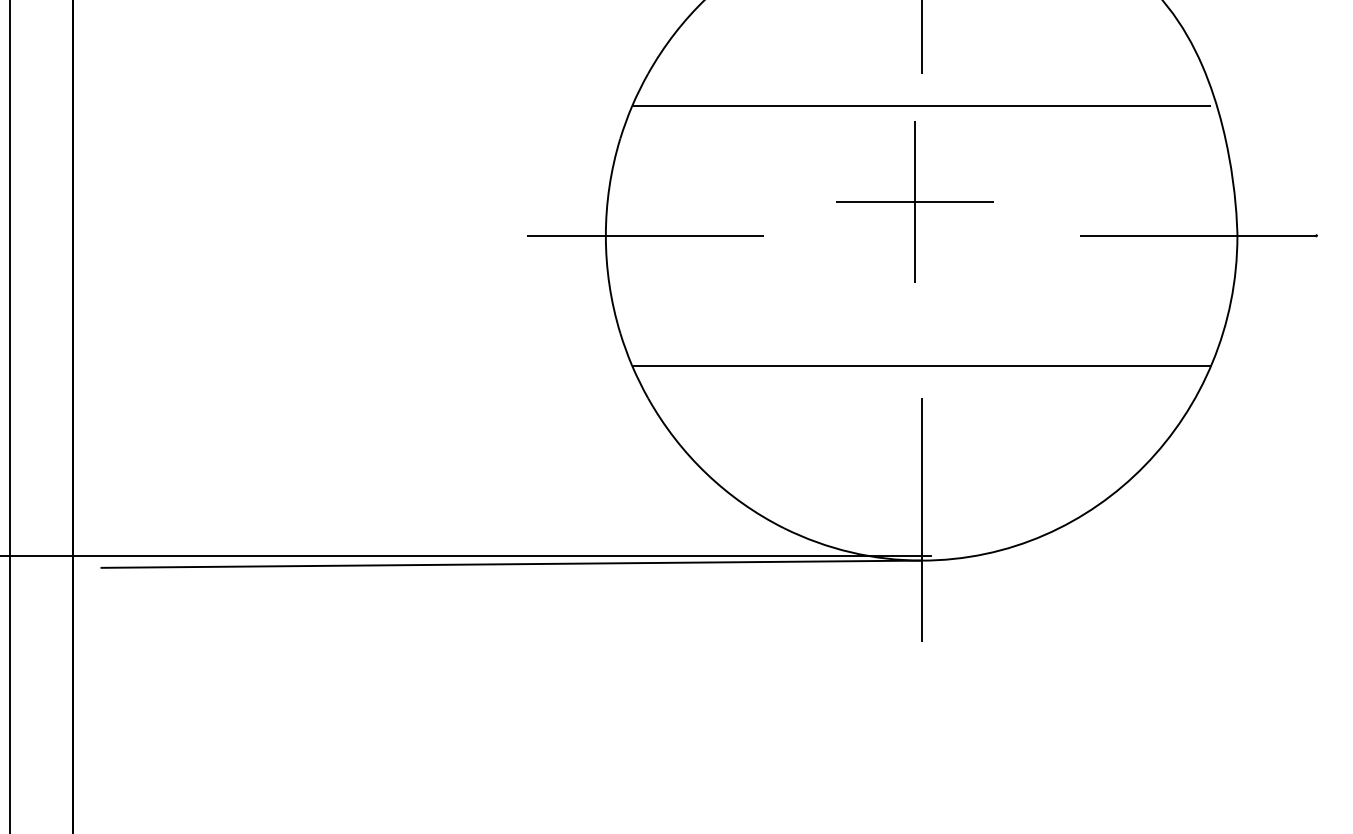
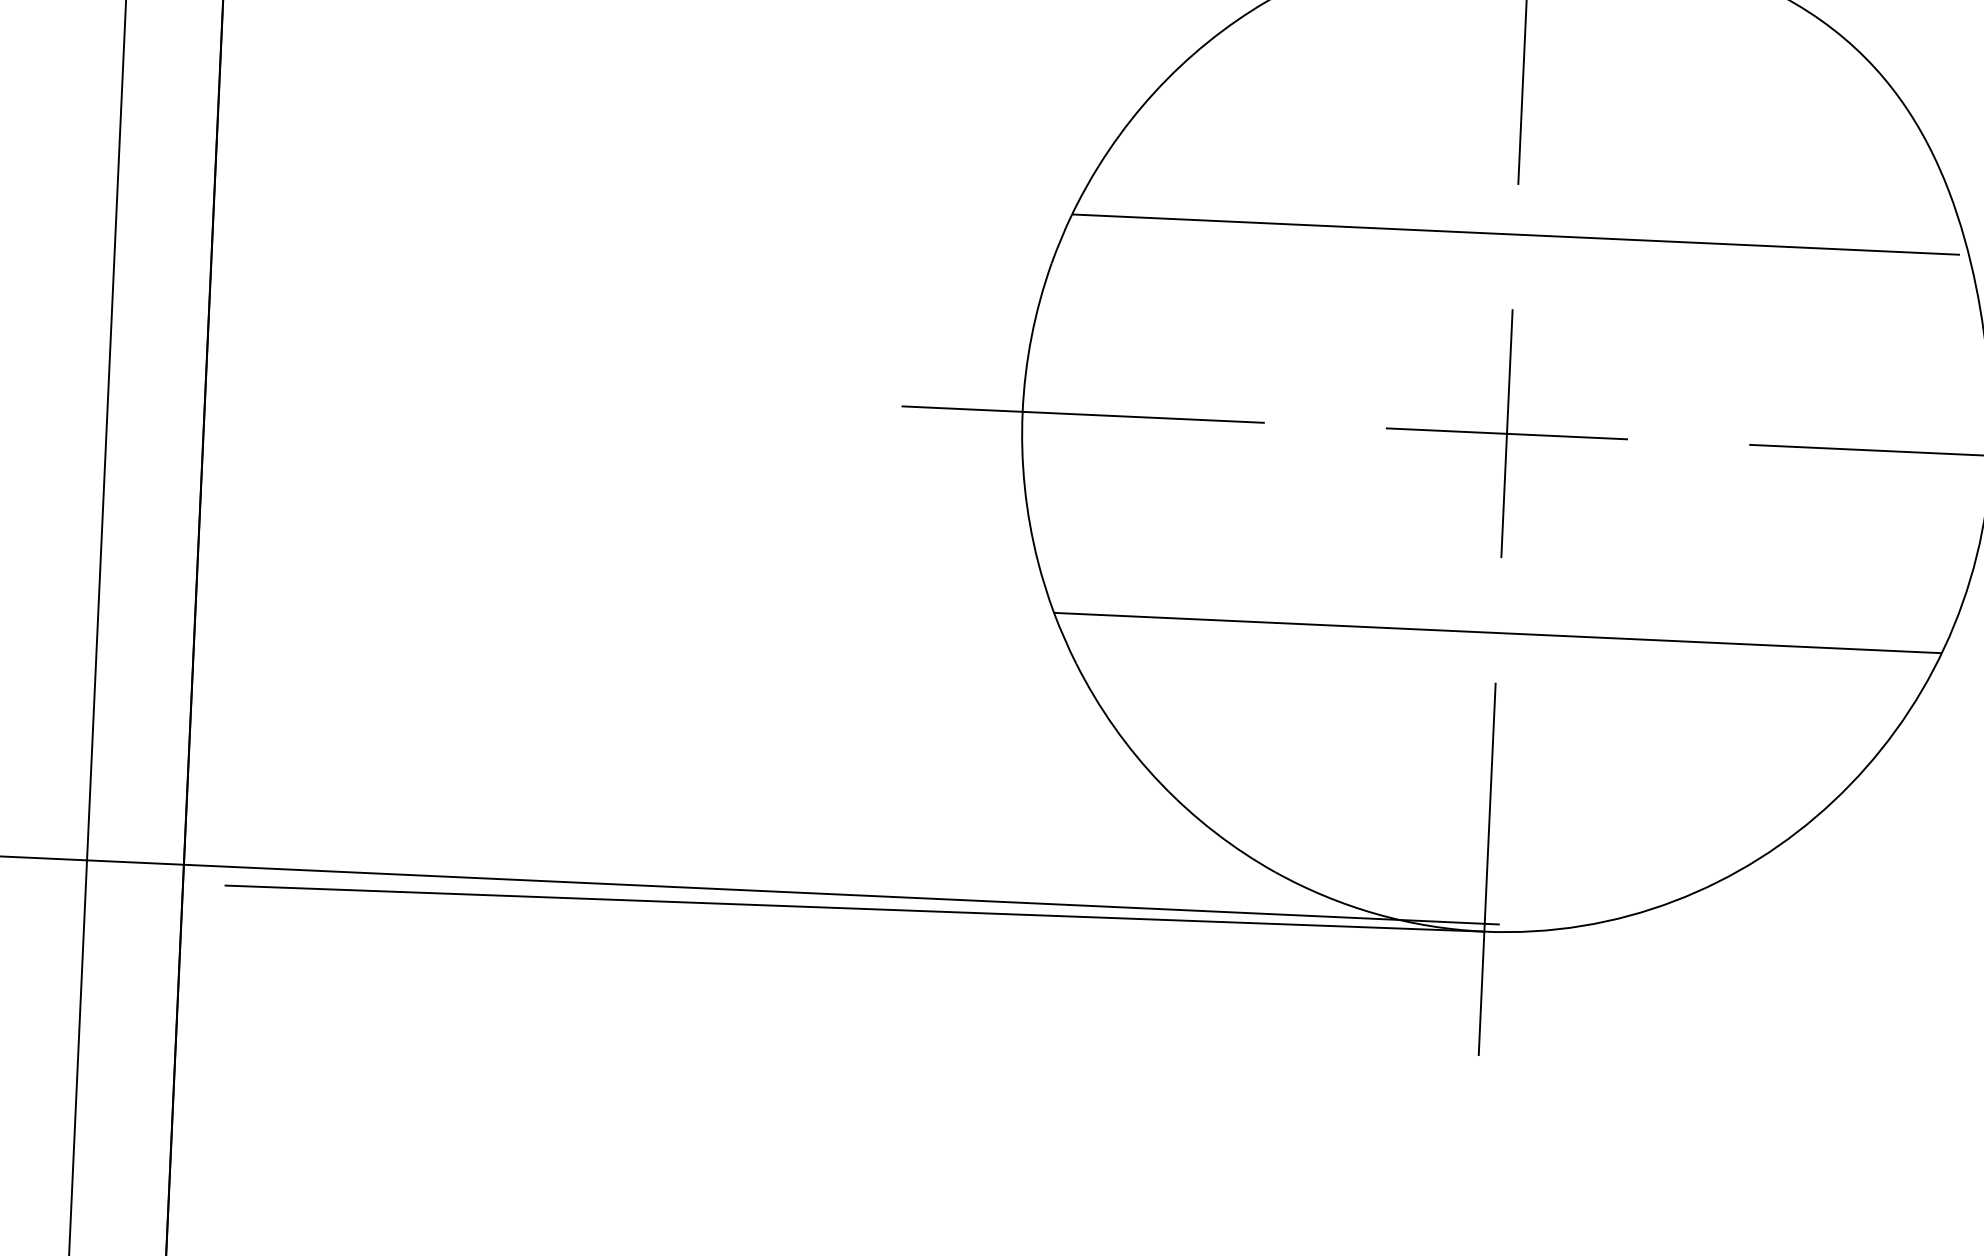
part: (914, 201) -> (1506, 433), moved

